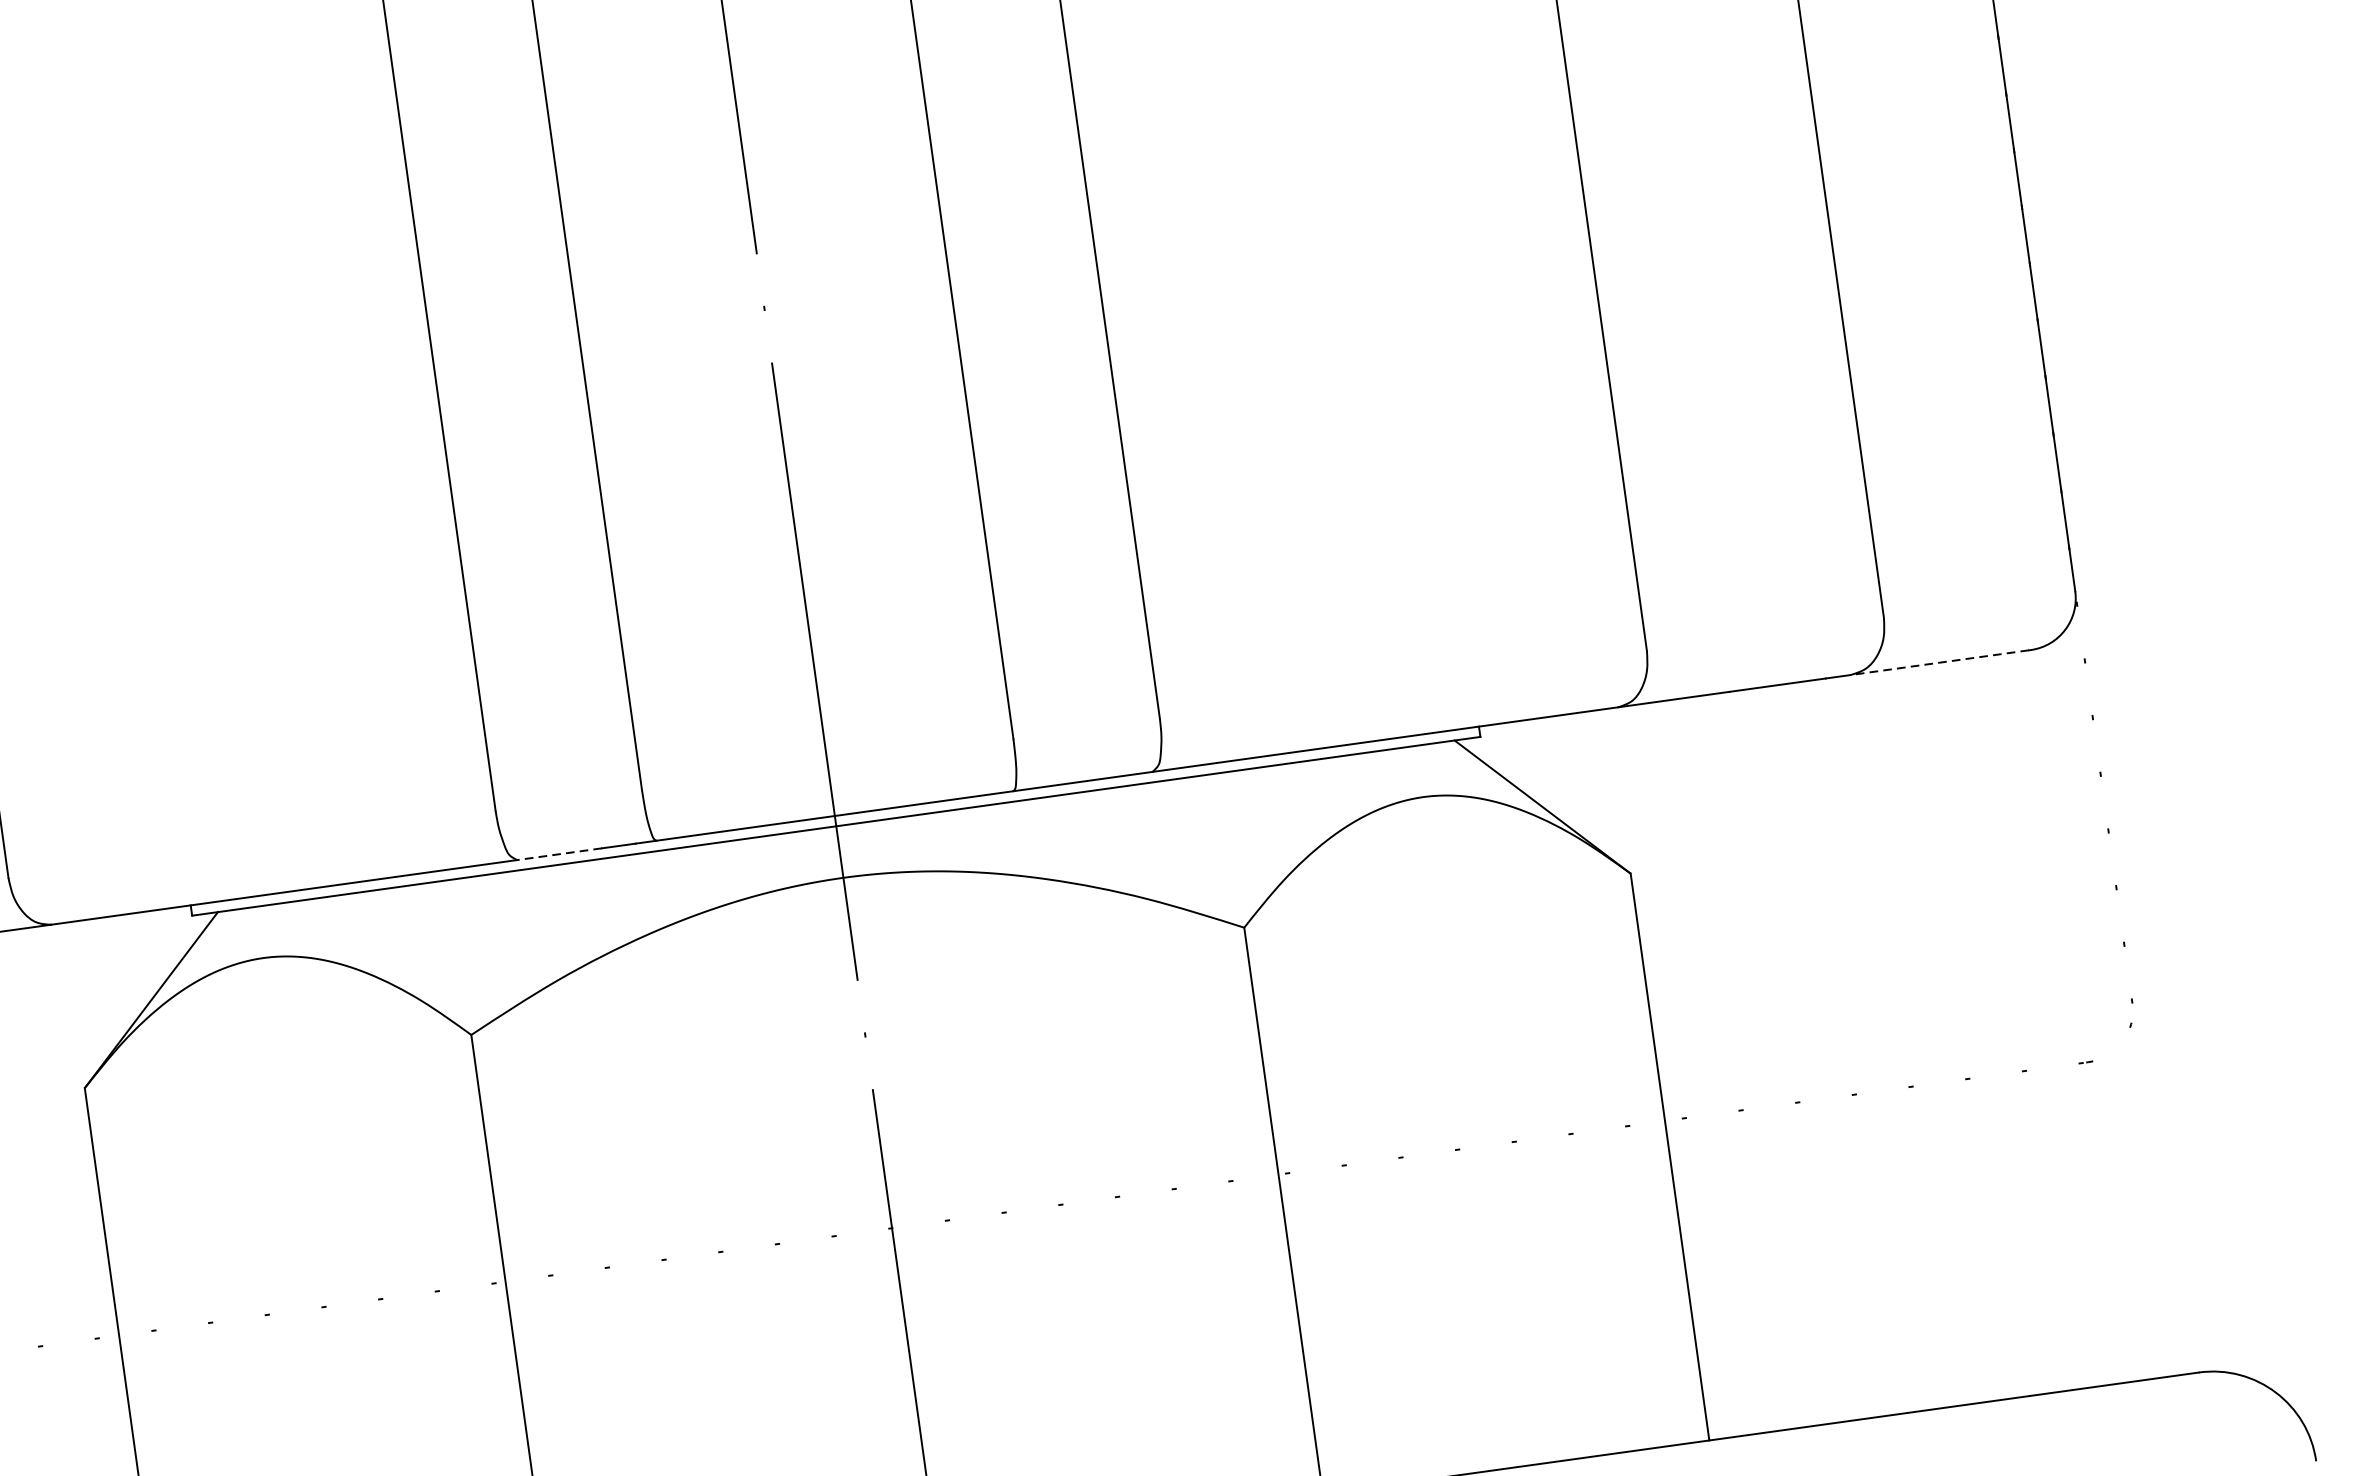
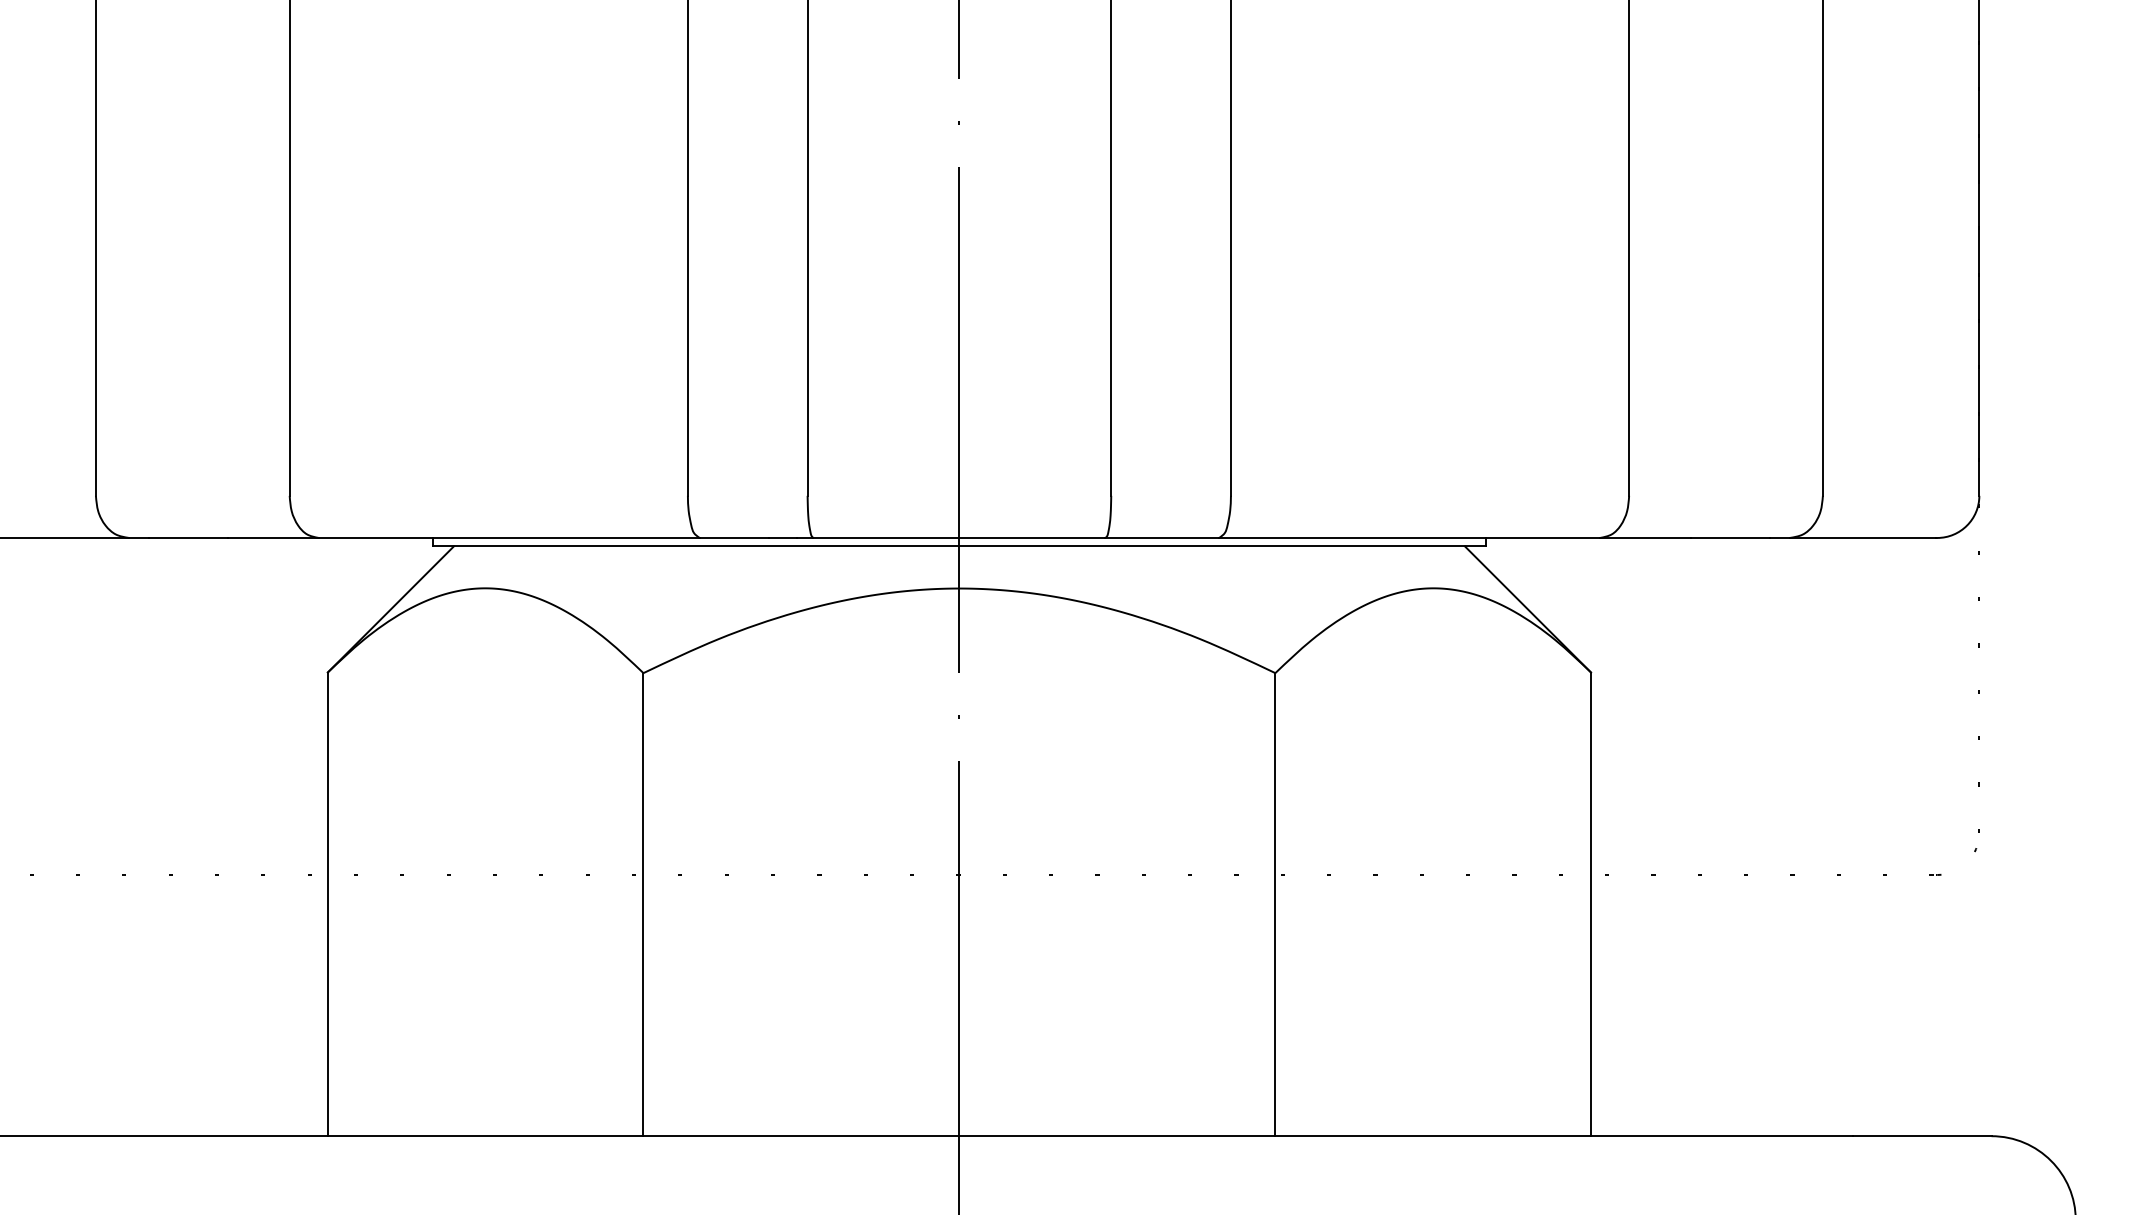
line: (1939, 662) -> (1862, 537), dashed -> solid
line: (559, 853) -> (734, 537), dashed -> solid

